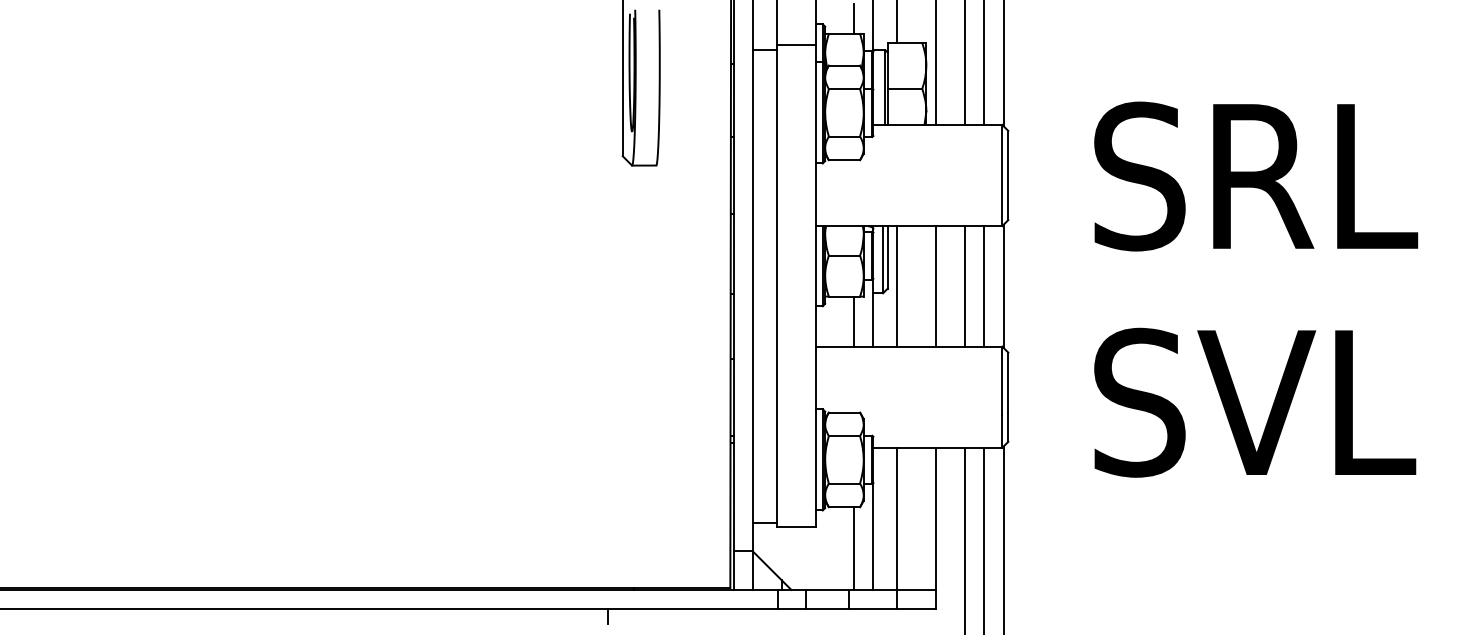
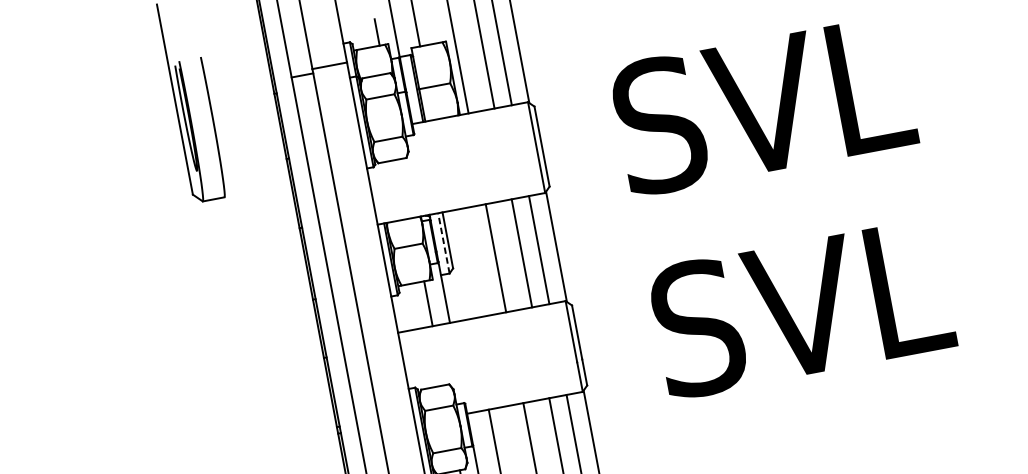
text: (1307, 176) -> (810, 96), SRL -> SVL
line: (883, 259) -> (444, 243), solid -> dashed
line: (897, 286) -> (461, 264), removed

